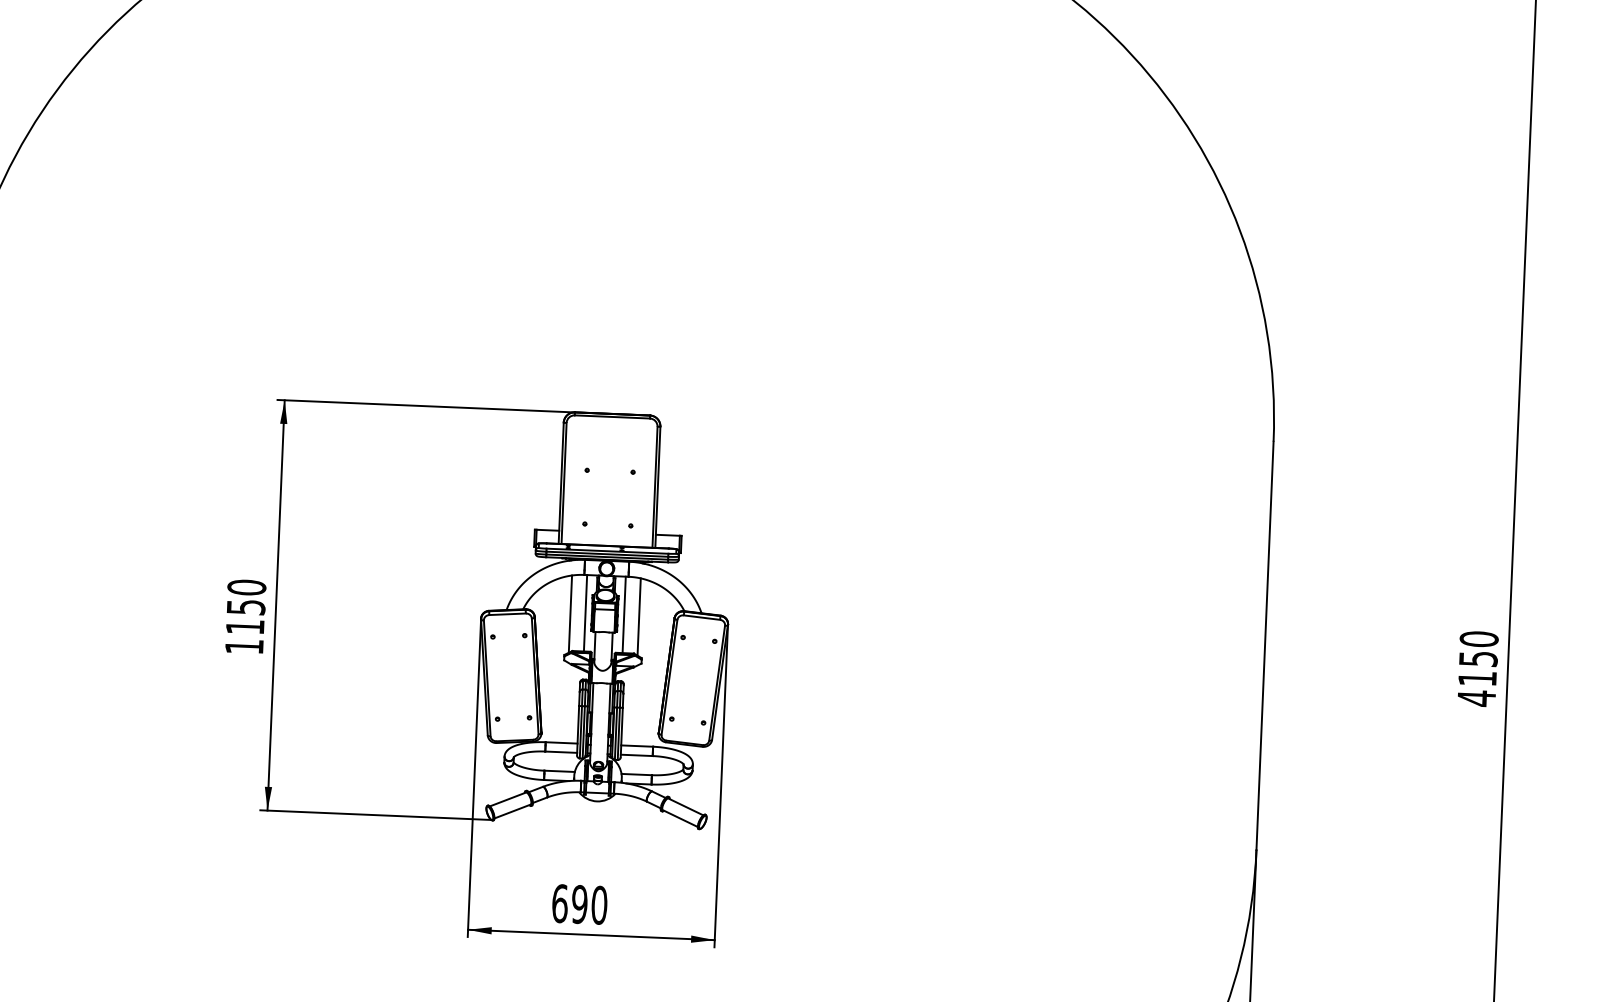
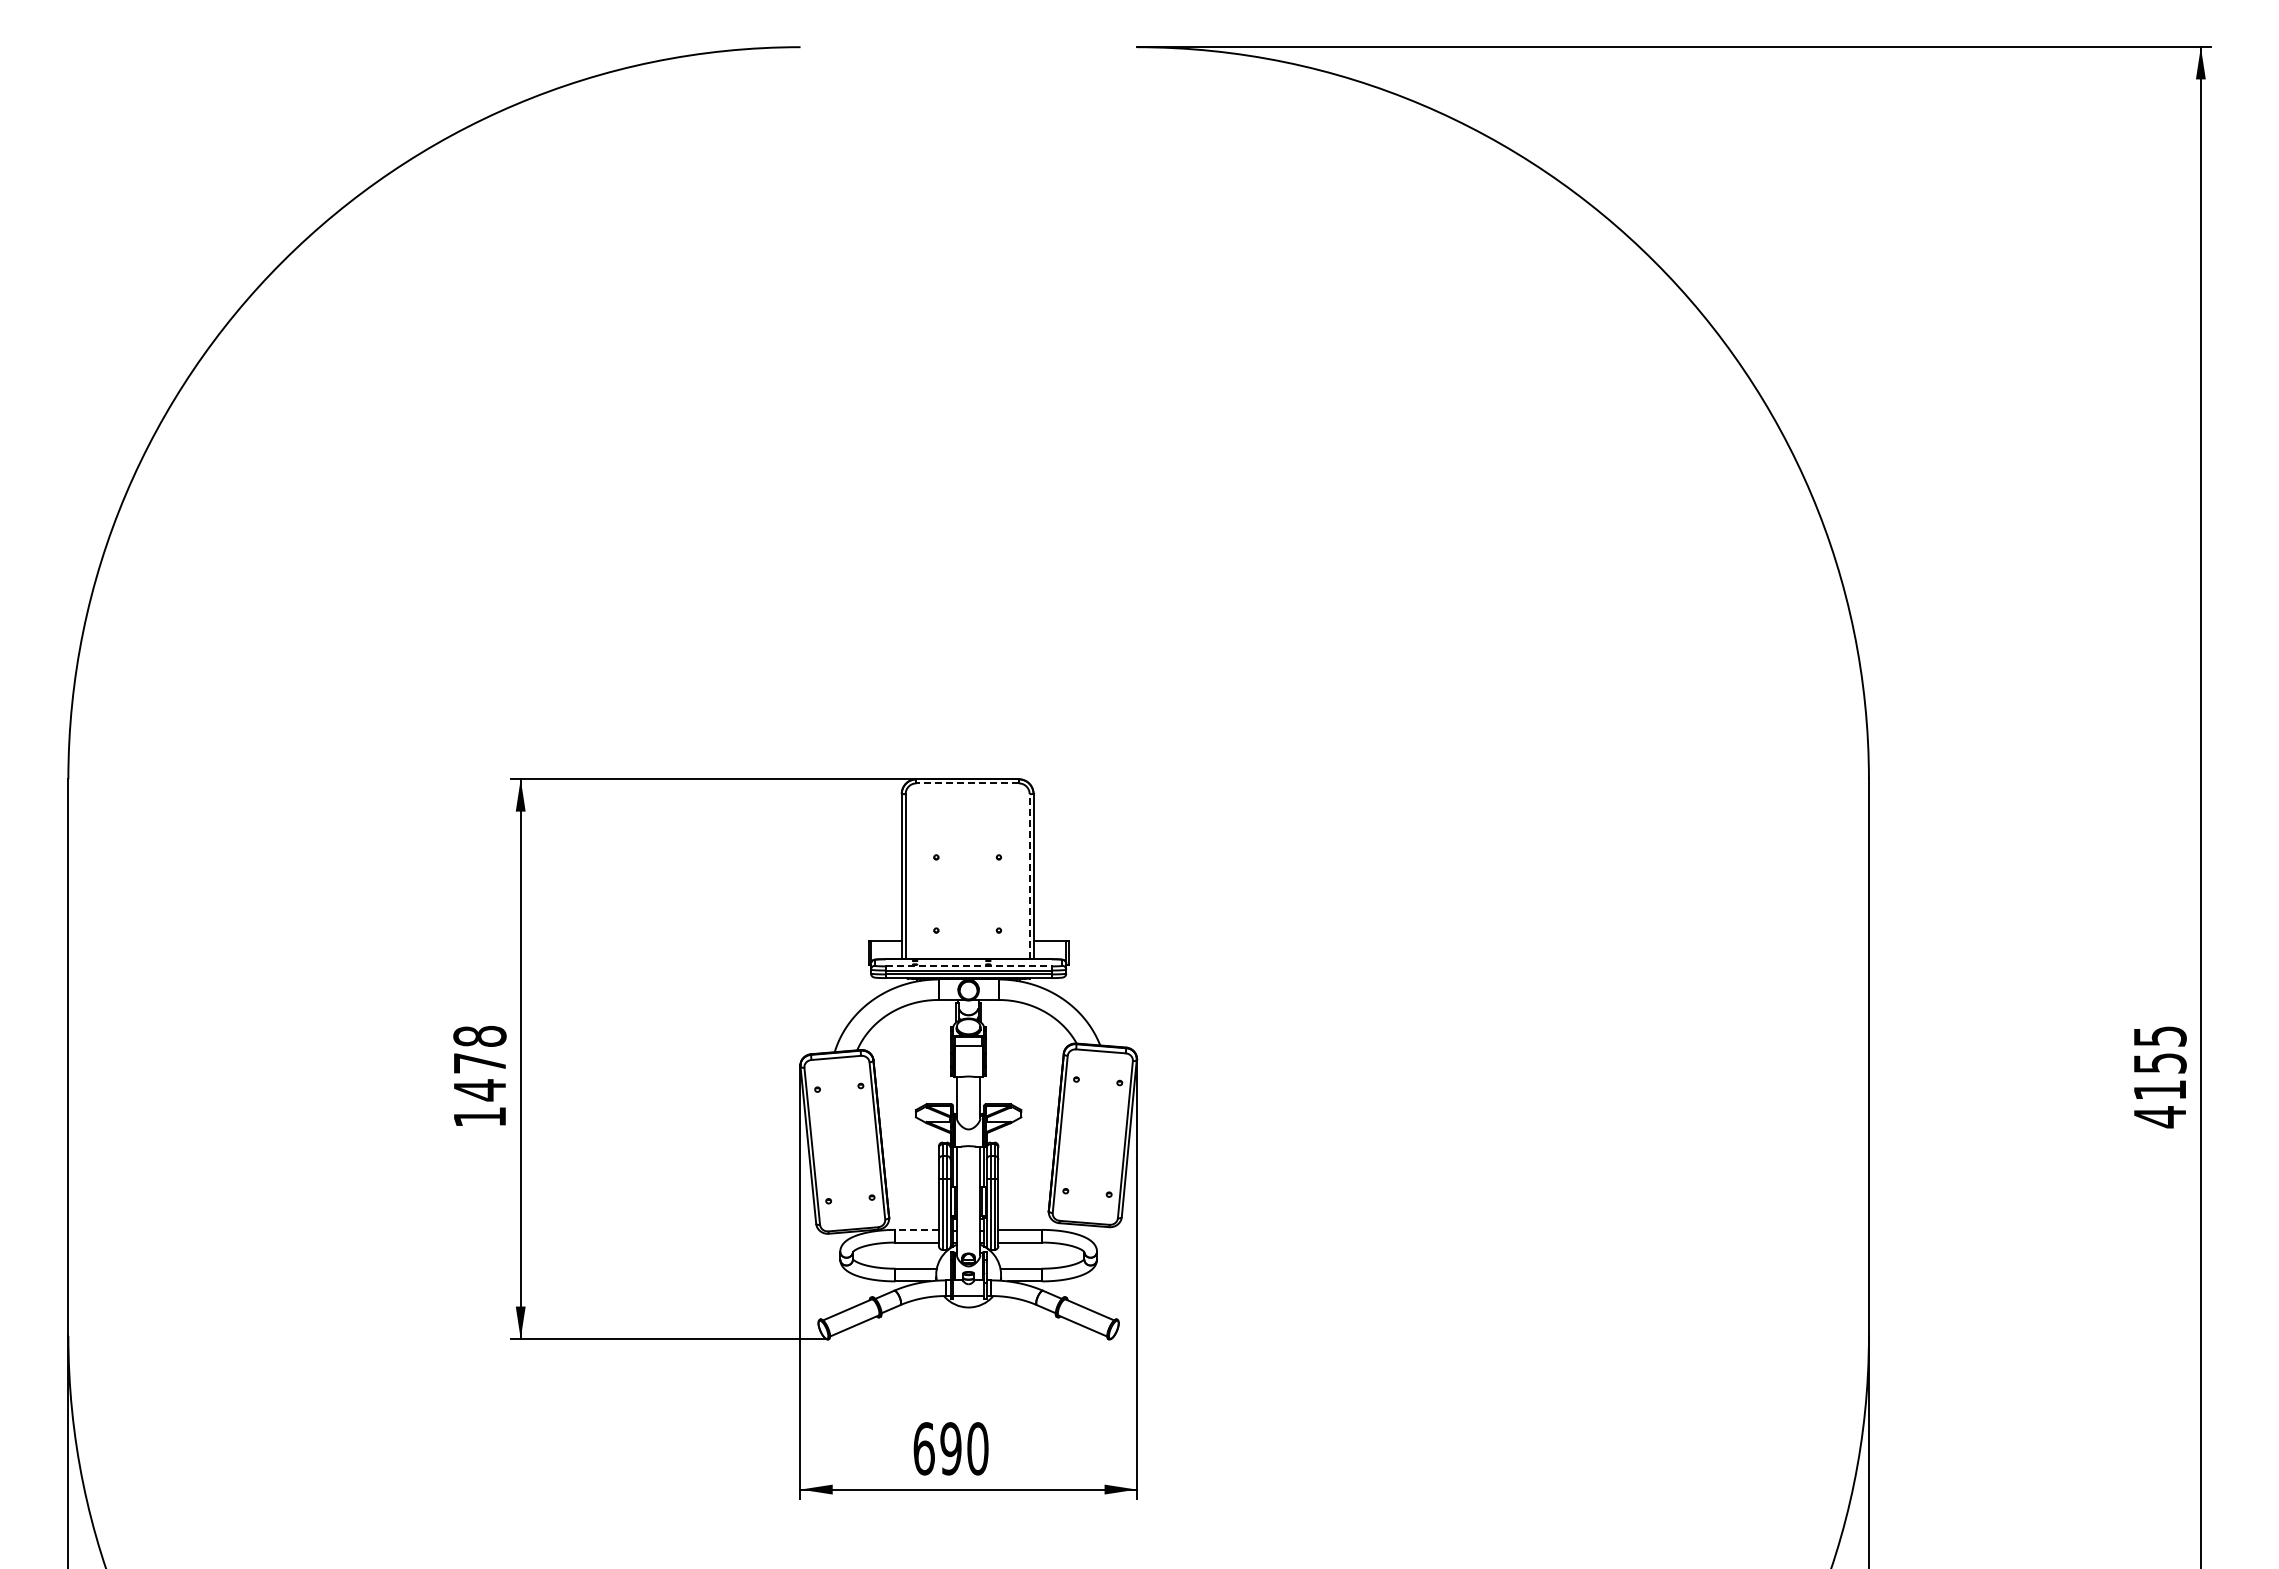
line: (612, 417) -> (967, 783), solid -> dashed
line: (654, 487) -> (1029, 876), solid -> dashed
line: (607, 551) -> (968, 966), solid -> dashed
text: (245, 607) -> (479, 1063), 1150 -> 1478
line: (585, 612) -> (942, 1051), removed
line: (570, 613) -> (921, 1053), removed
line: (624, 614) -> (995, 1051), removed
line: (639, 616) -> (1015, 1053), removed
text: (1478, 639) -> (2159, 1036), 4150 -> 4155
line: (561, 742) -> (917, 1229), solid -> dashed

